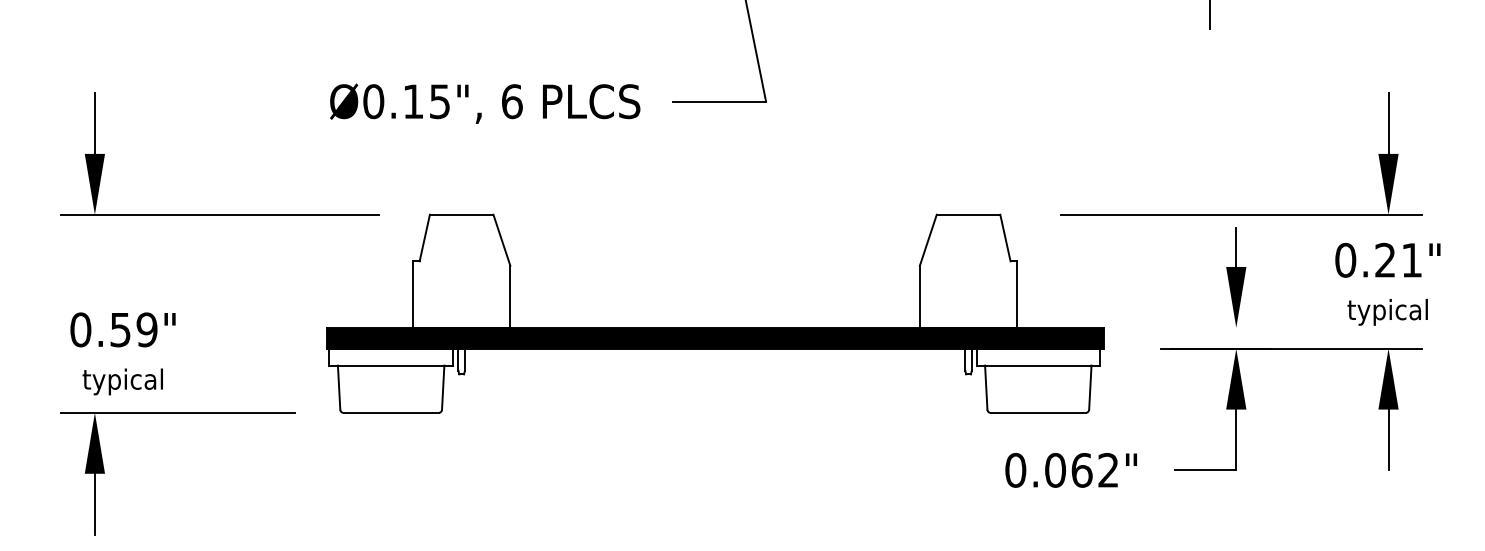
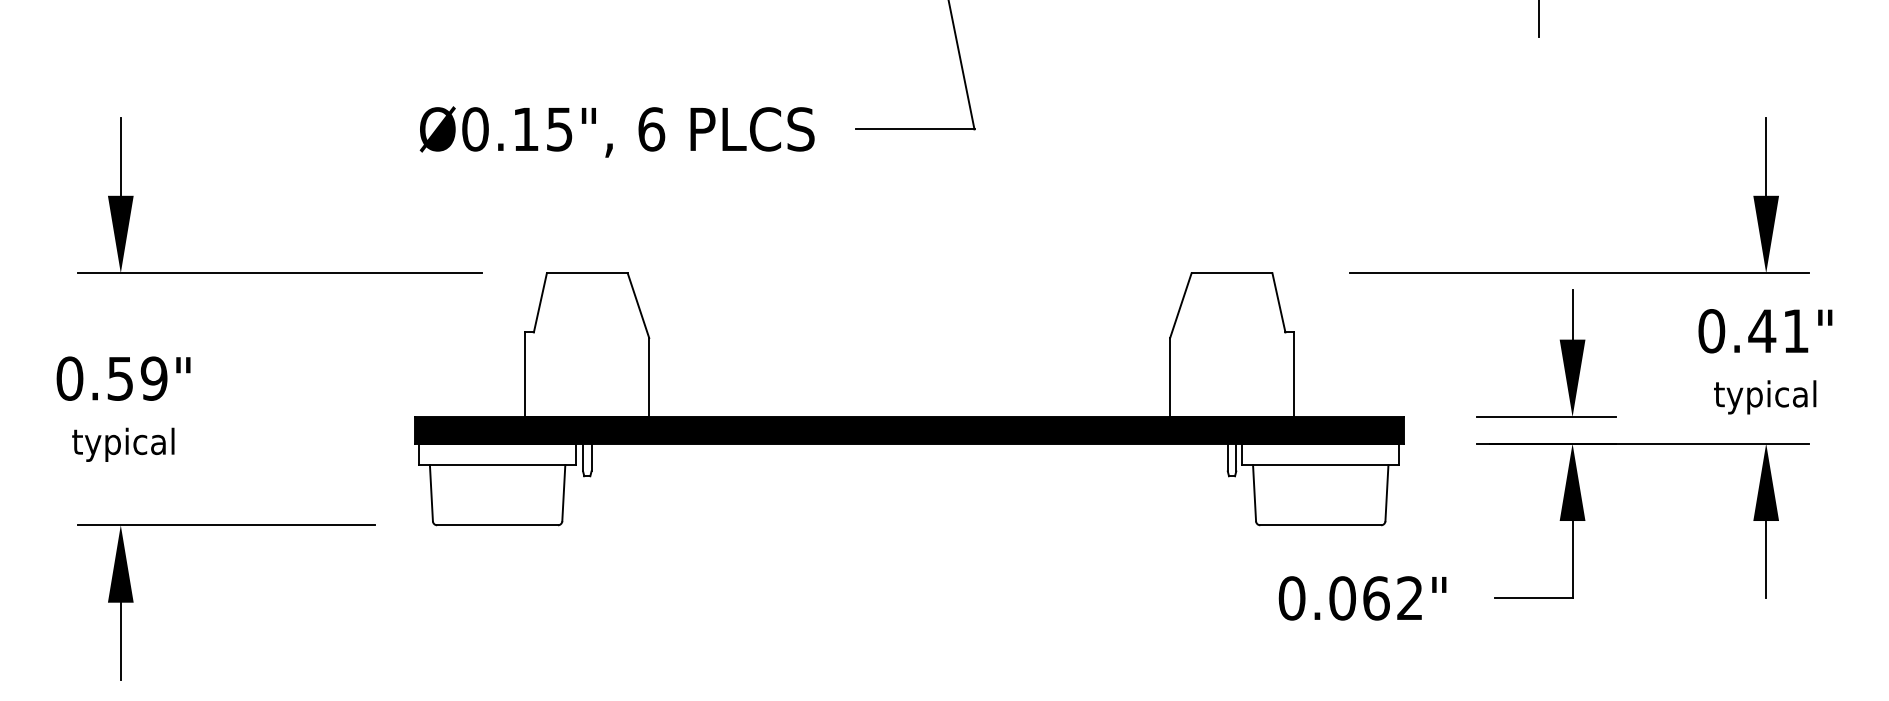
text: (1385, 259) -> (1762, 330), 0.21" -> 0.41"
line: (1215, 328) -> (1546, 417), added
text: (122, 353) -> (123, 408), moved

